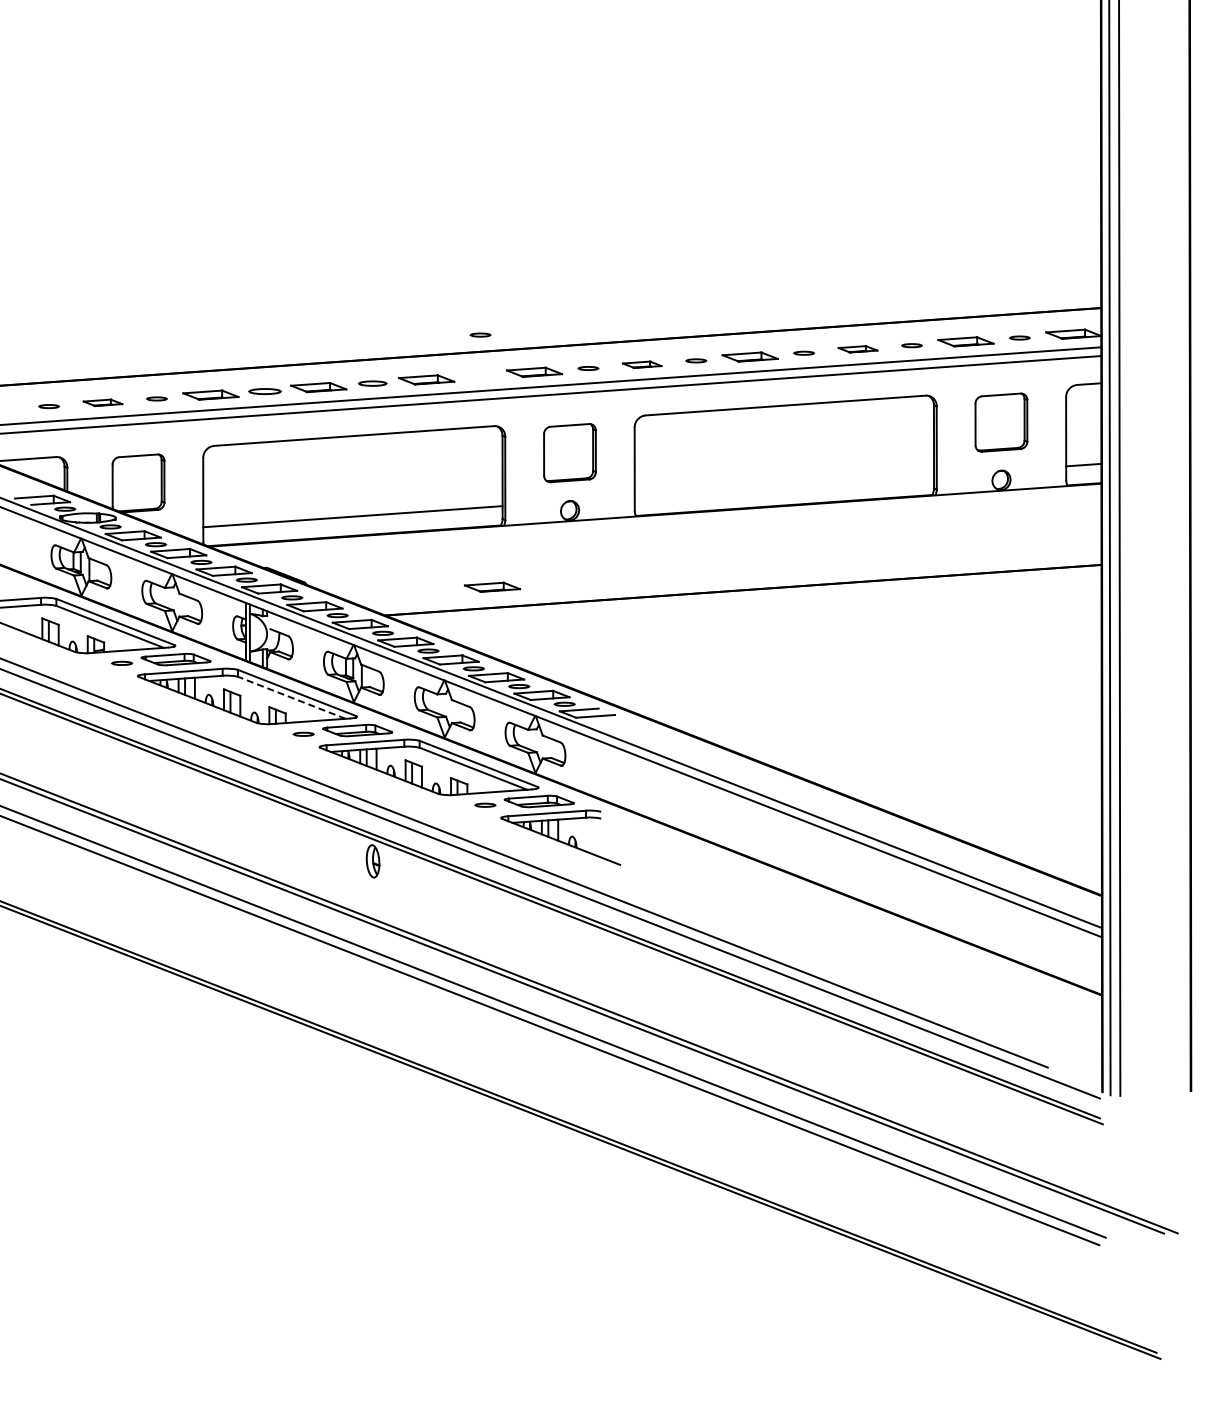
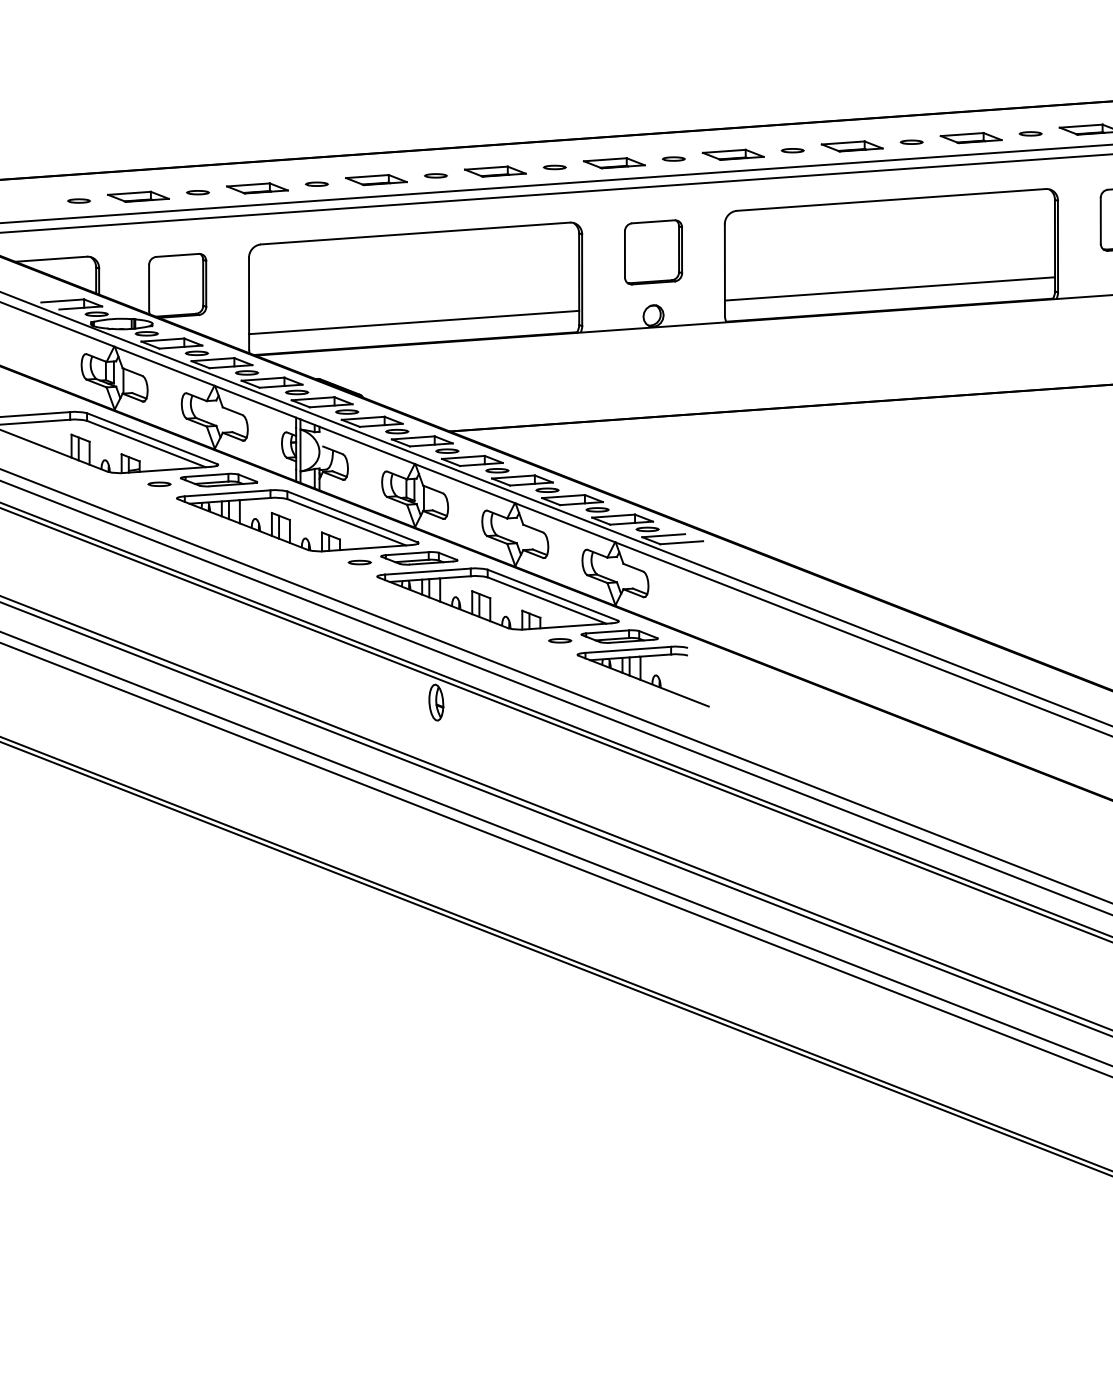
part: (480, 334) -> (554, 166), moved
part: (857, 348) -> (970, 137), size x1.43
part: (641, 364) -> (732, 154), size x1.43
part: (372, 383) -> (435, 175), size x0.71
part: (264, 390) -> (316, 183), size x0.62
part: (102, 402) -> (137, 196), size x1.43
line: (784, 485) -> (890, 288), added
part: (492, 586) -> (568, 399), removed
line: (291, 697) -> (346, 521), dashed -> solid

